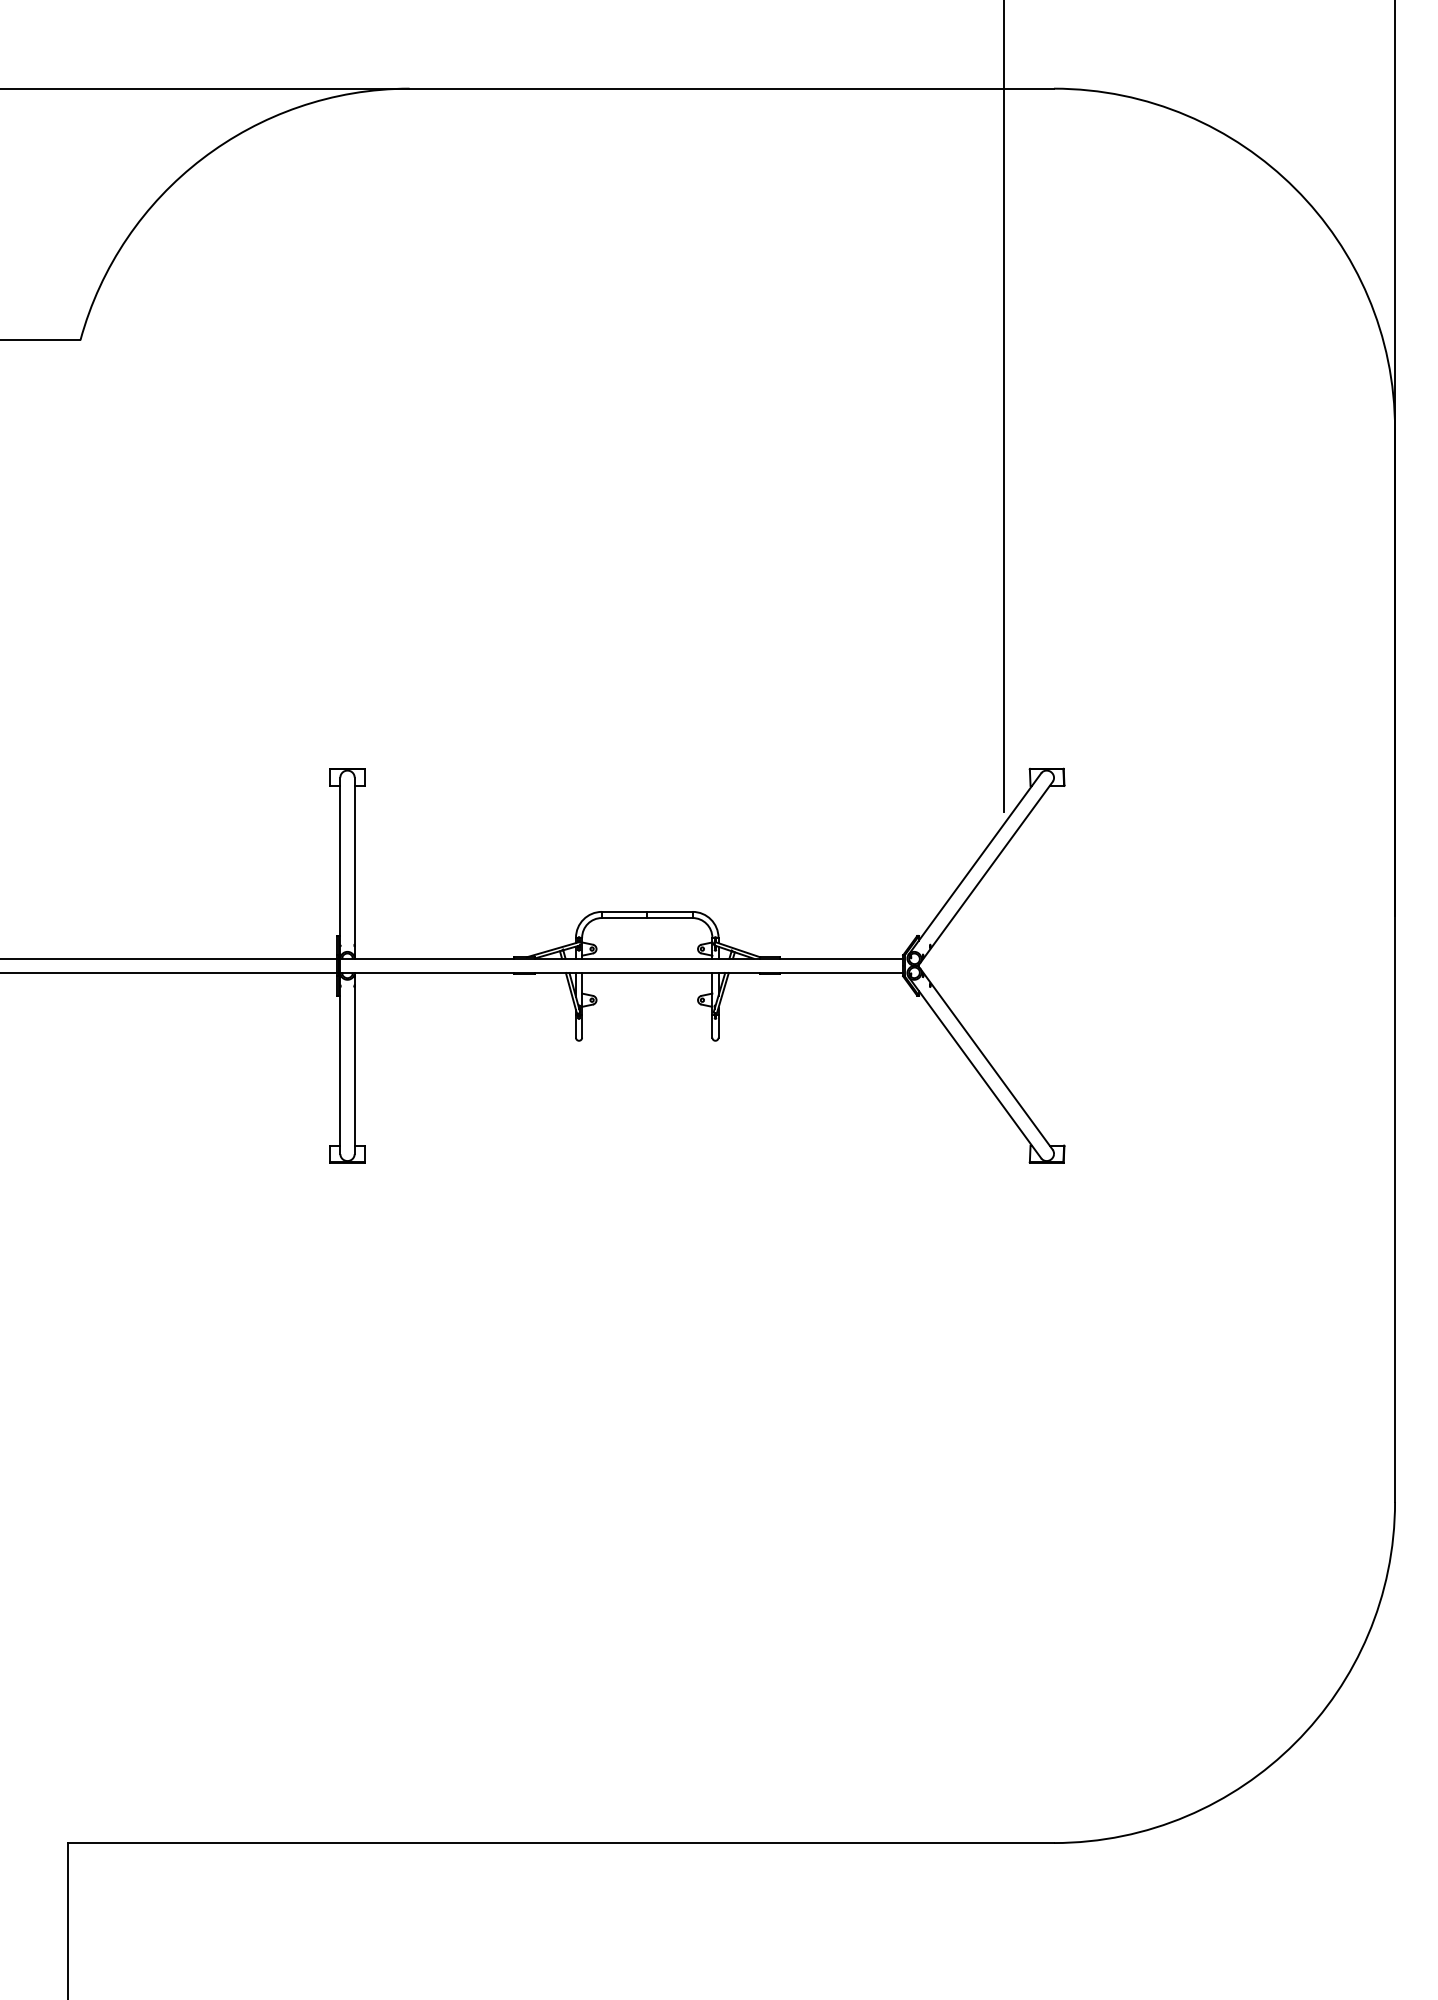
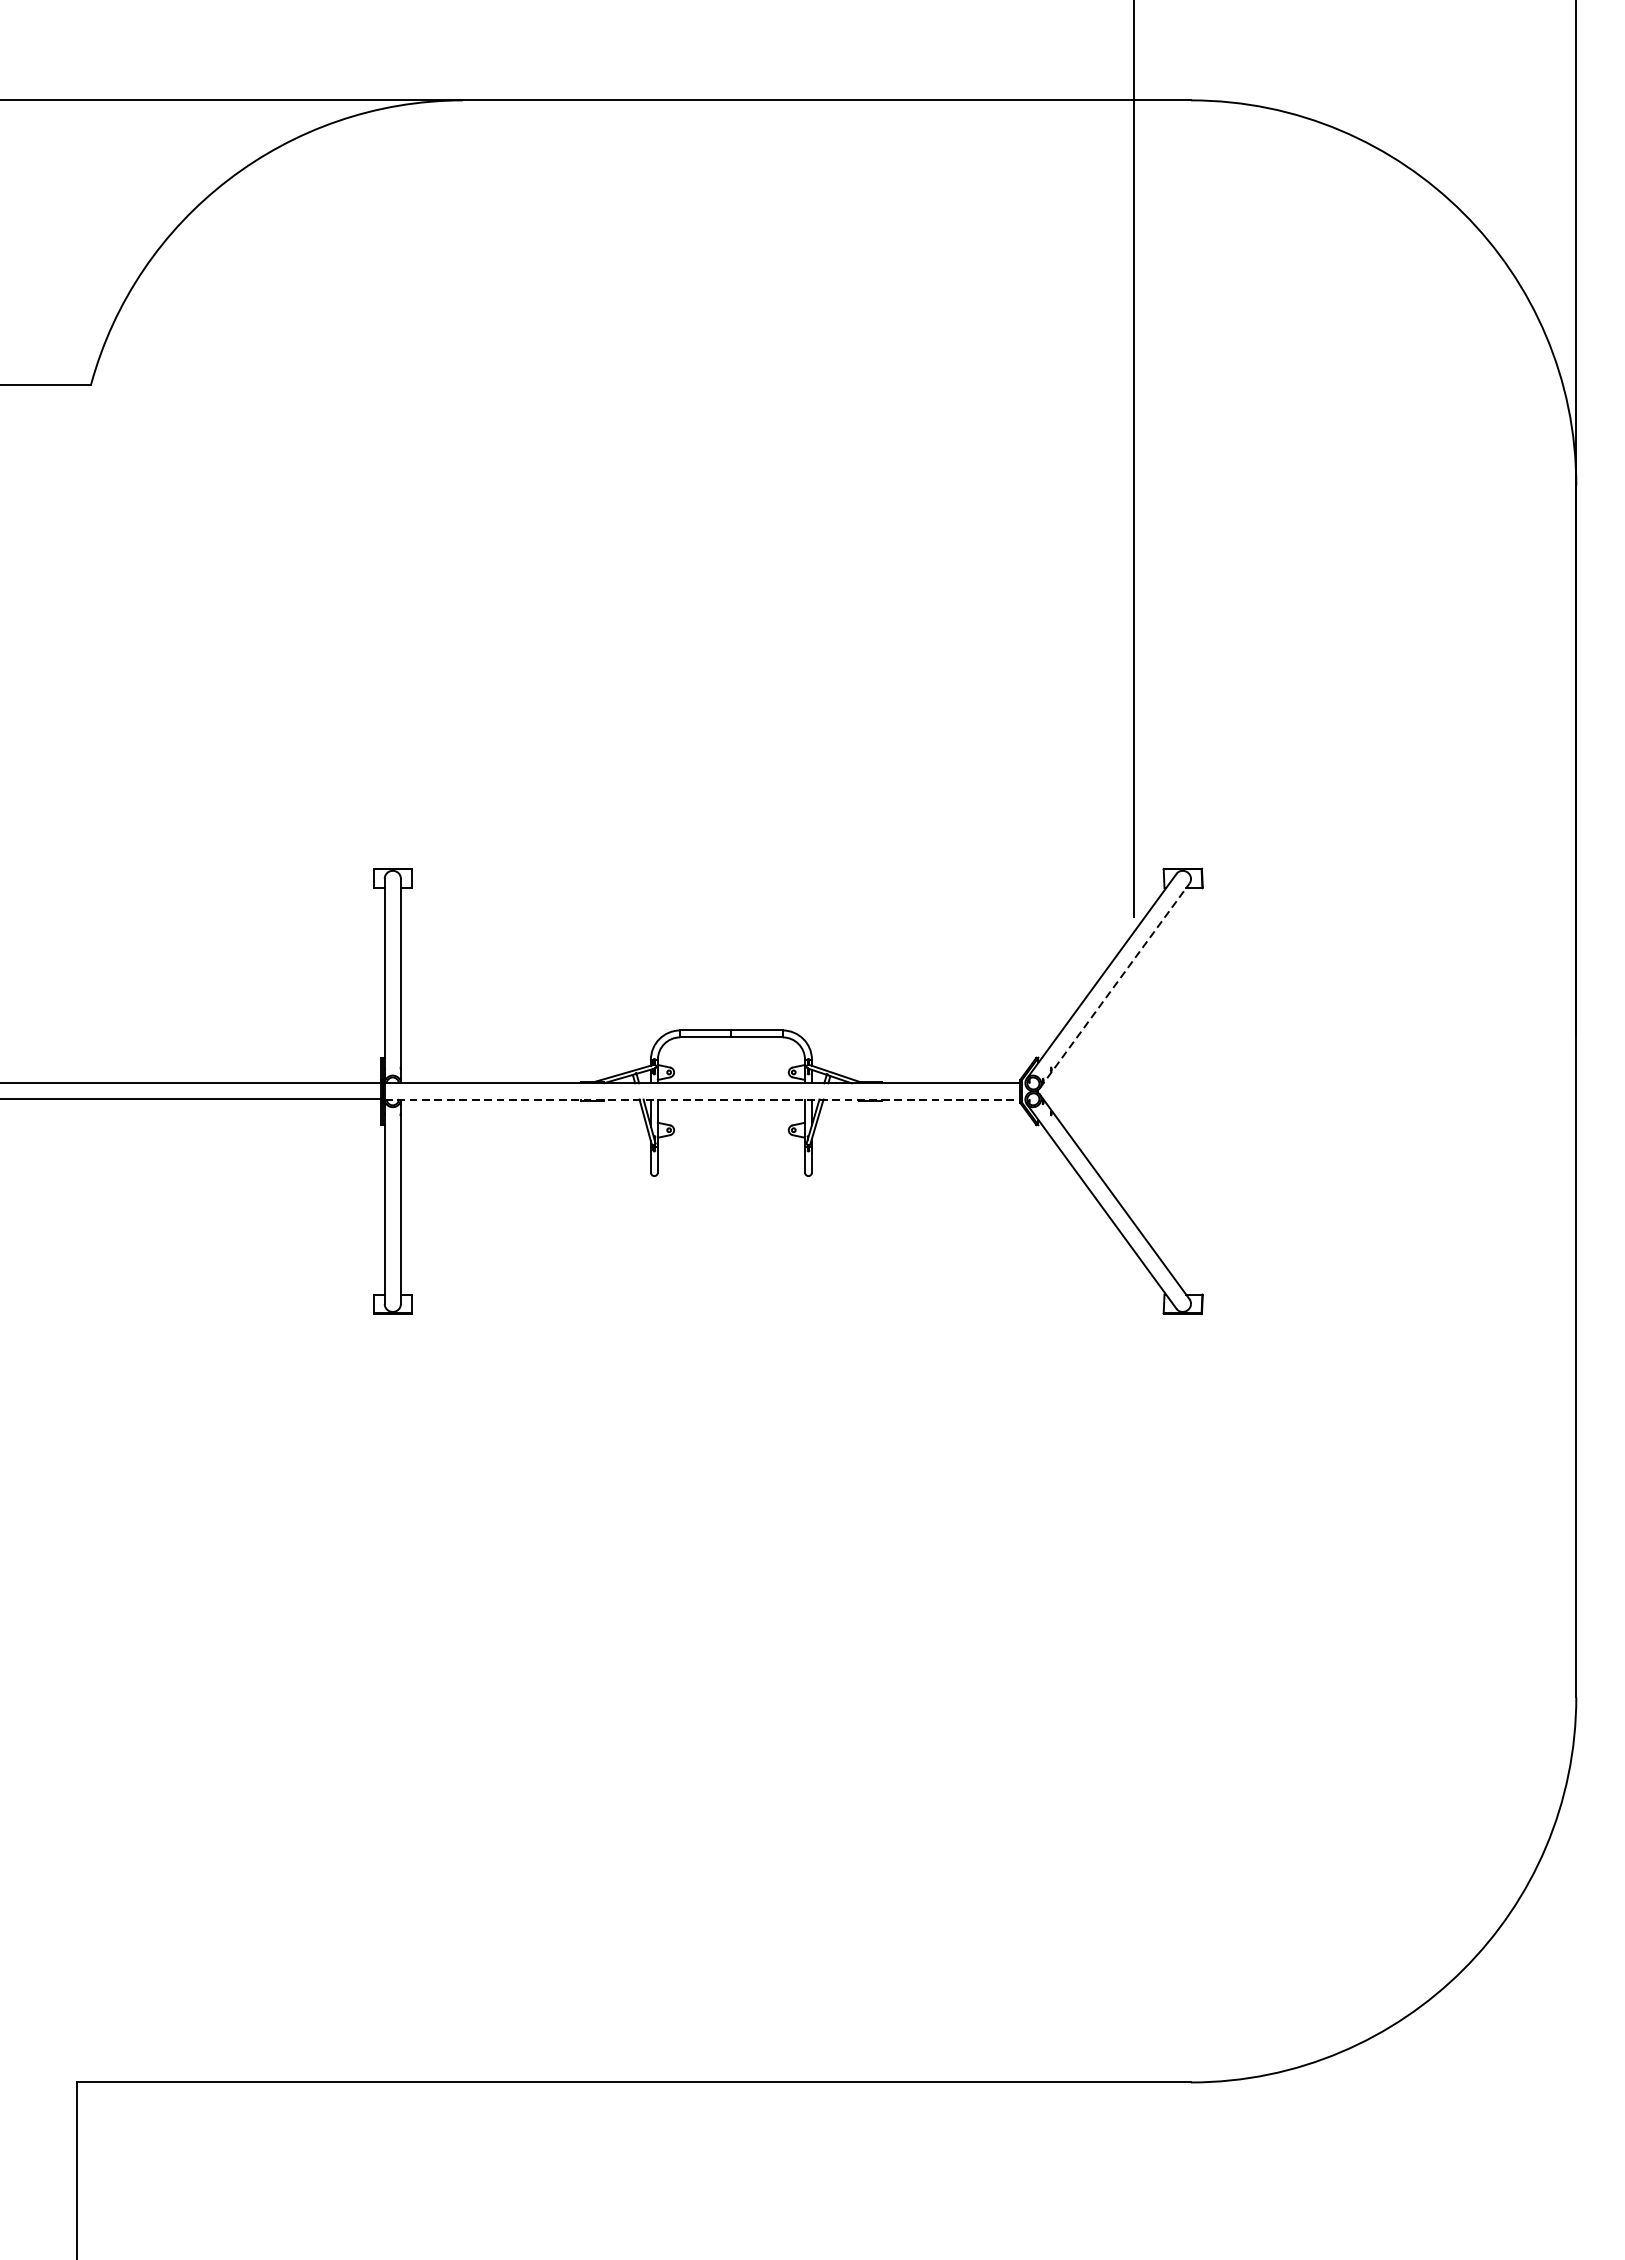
line: (986, 872) -> (1114, 985), solid -> dashed
line: (622, 973) -> (703, 1100), solid -> dashed

